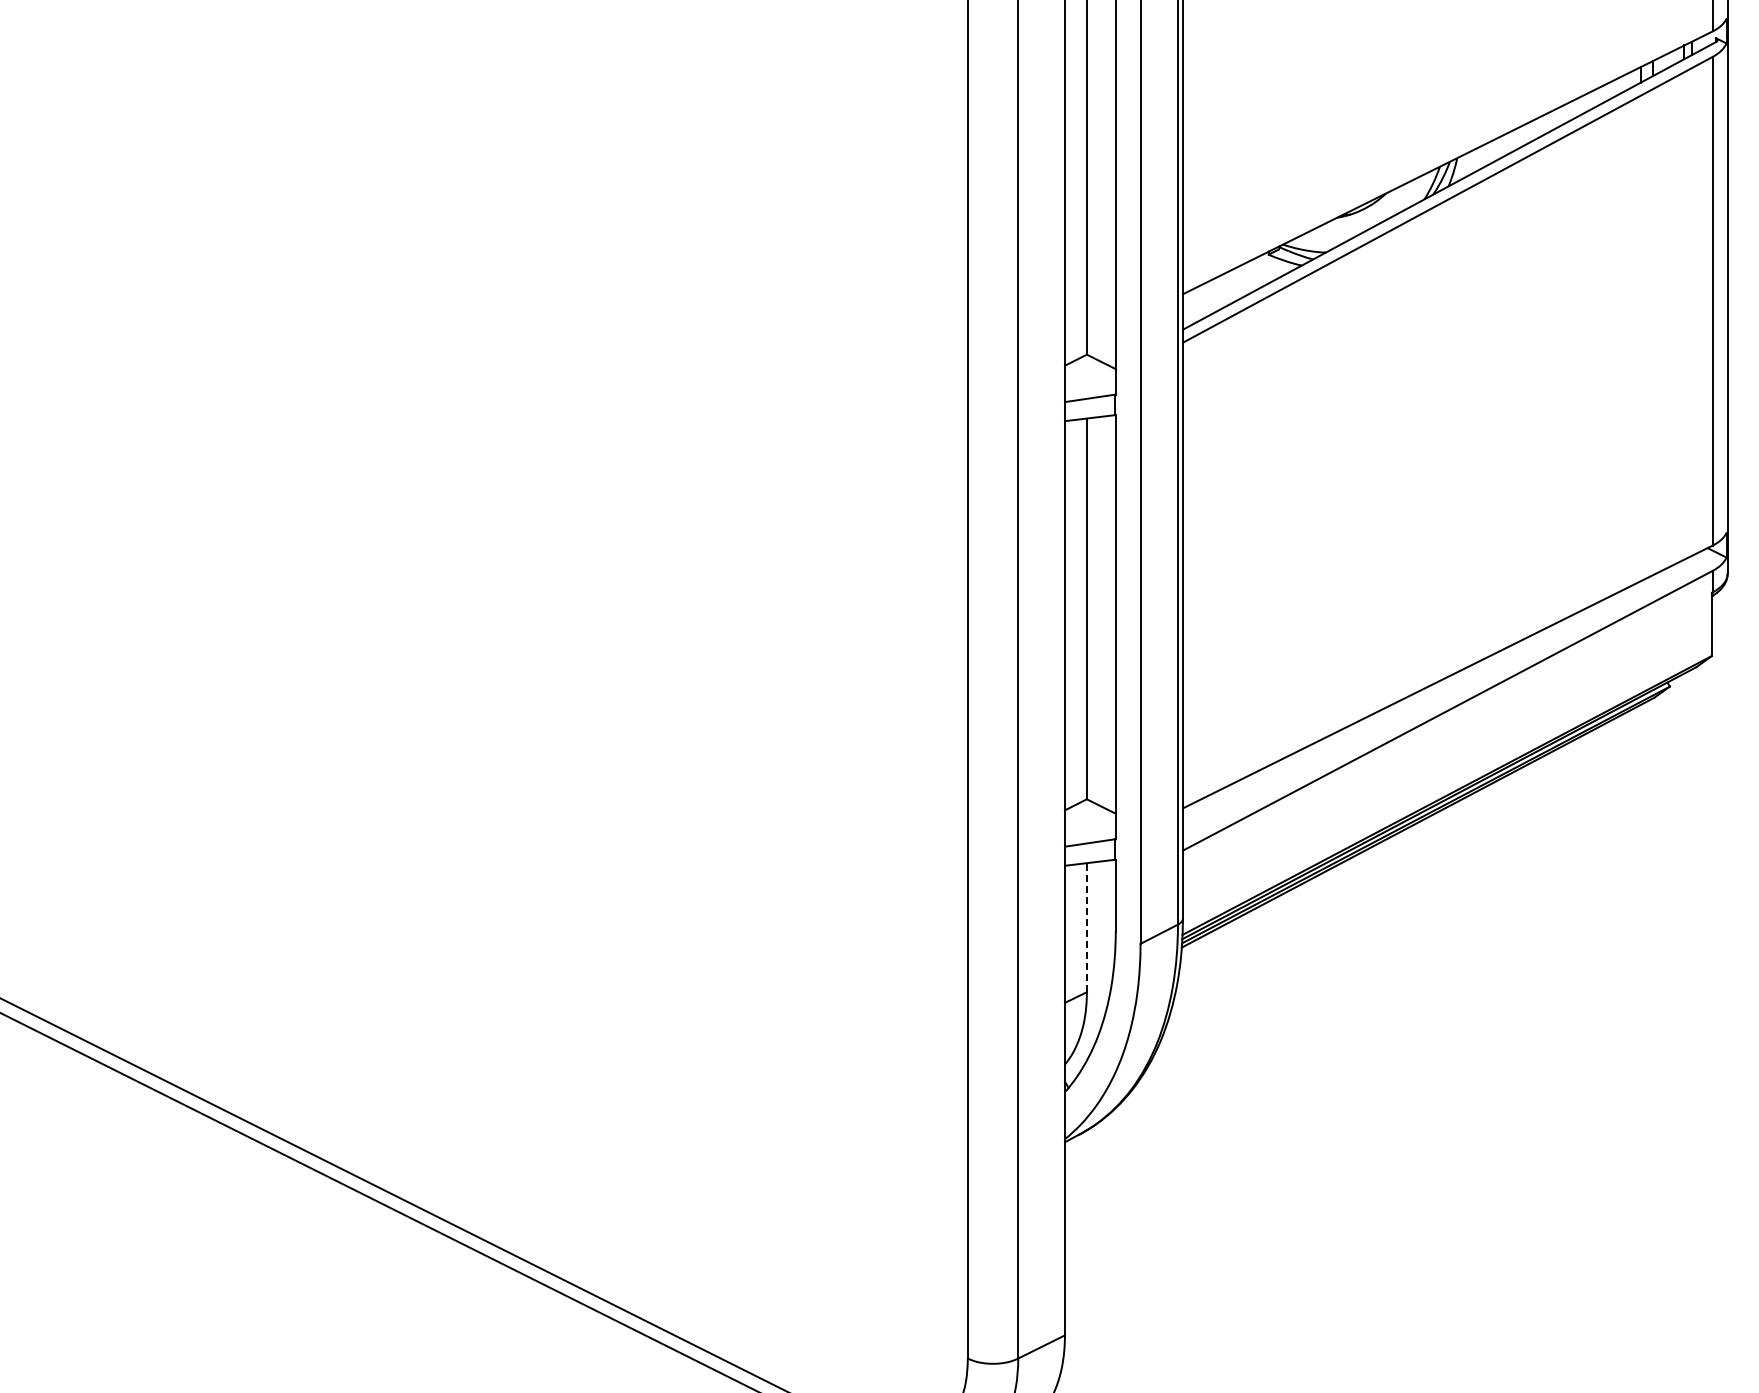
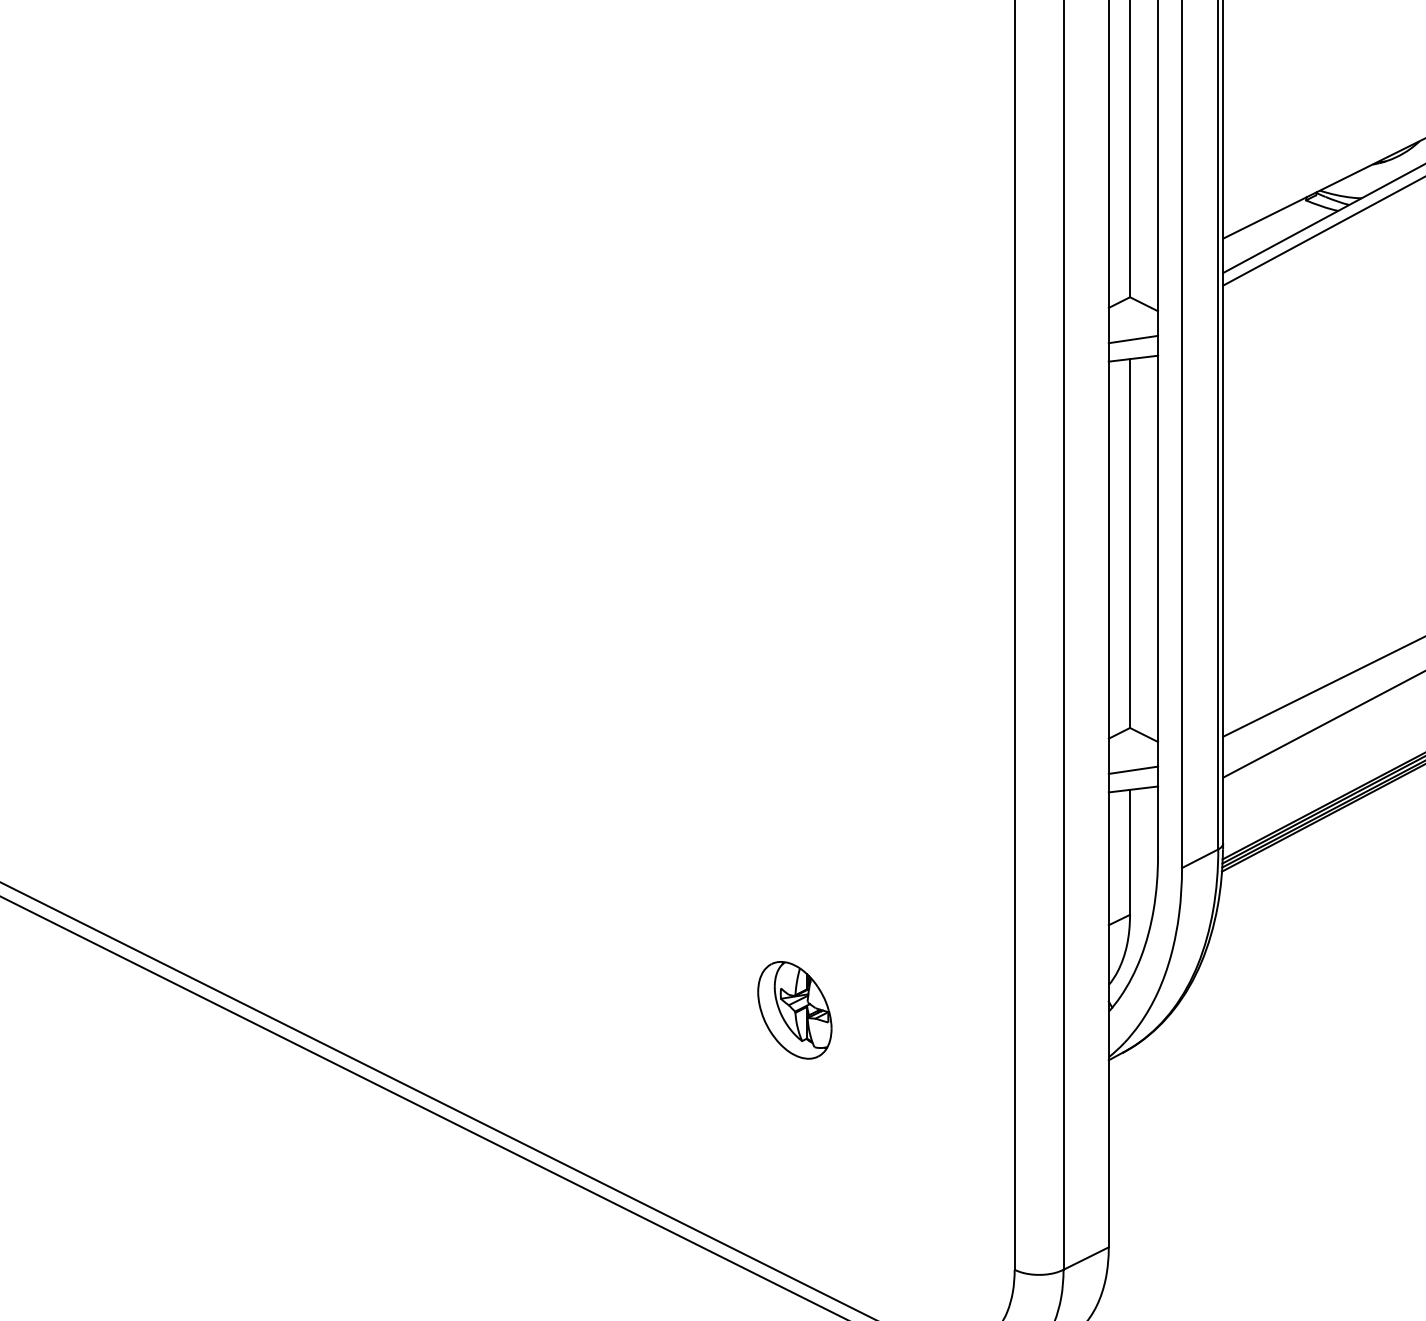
line: (1086, 927) -> (1129, 852), dashed -> solid
part: (740, 1090) -> (794, 1010), added

